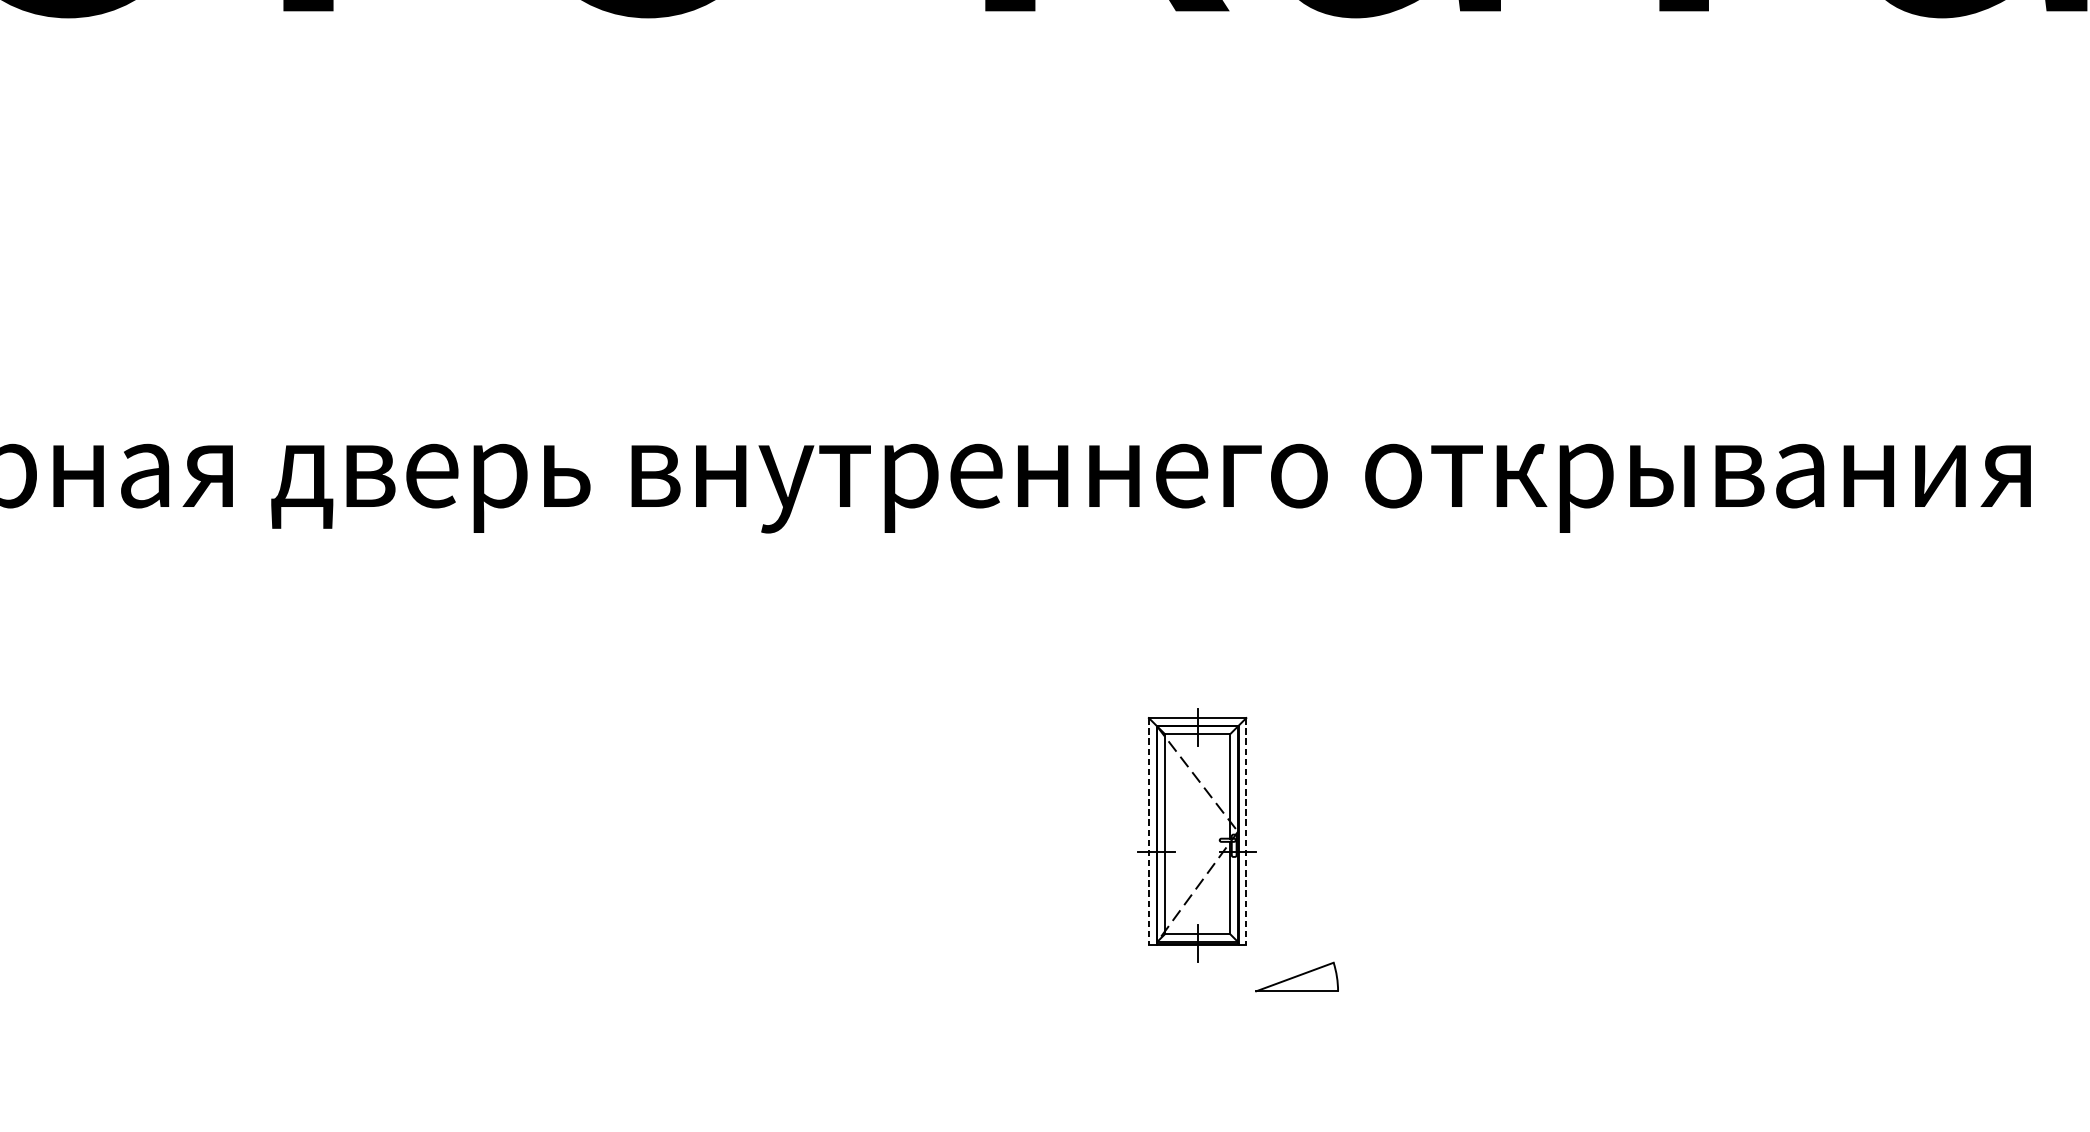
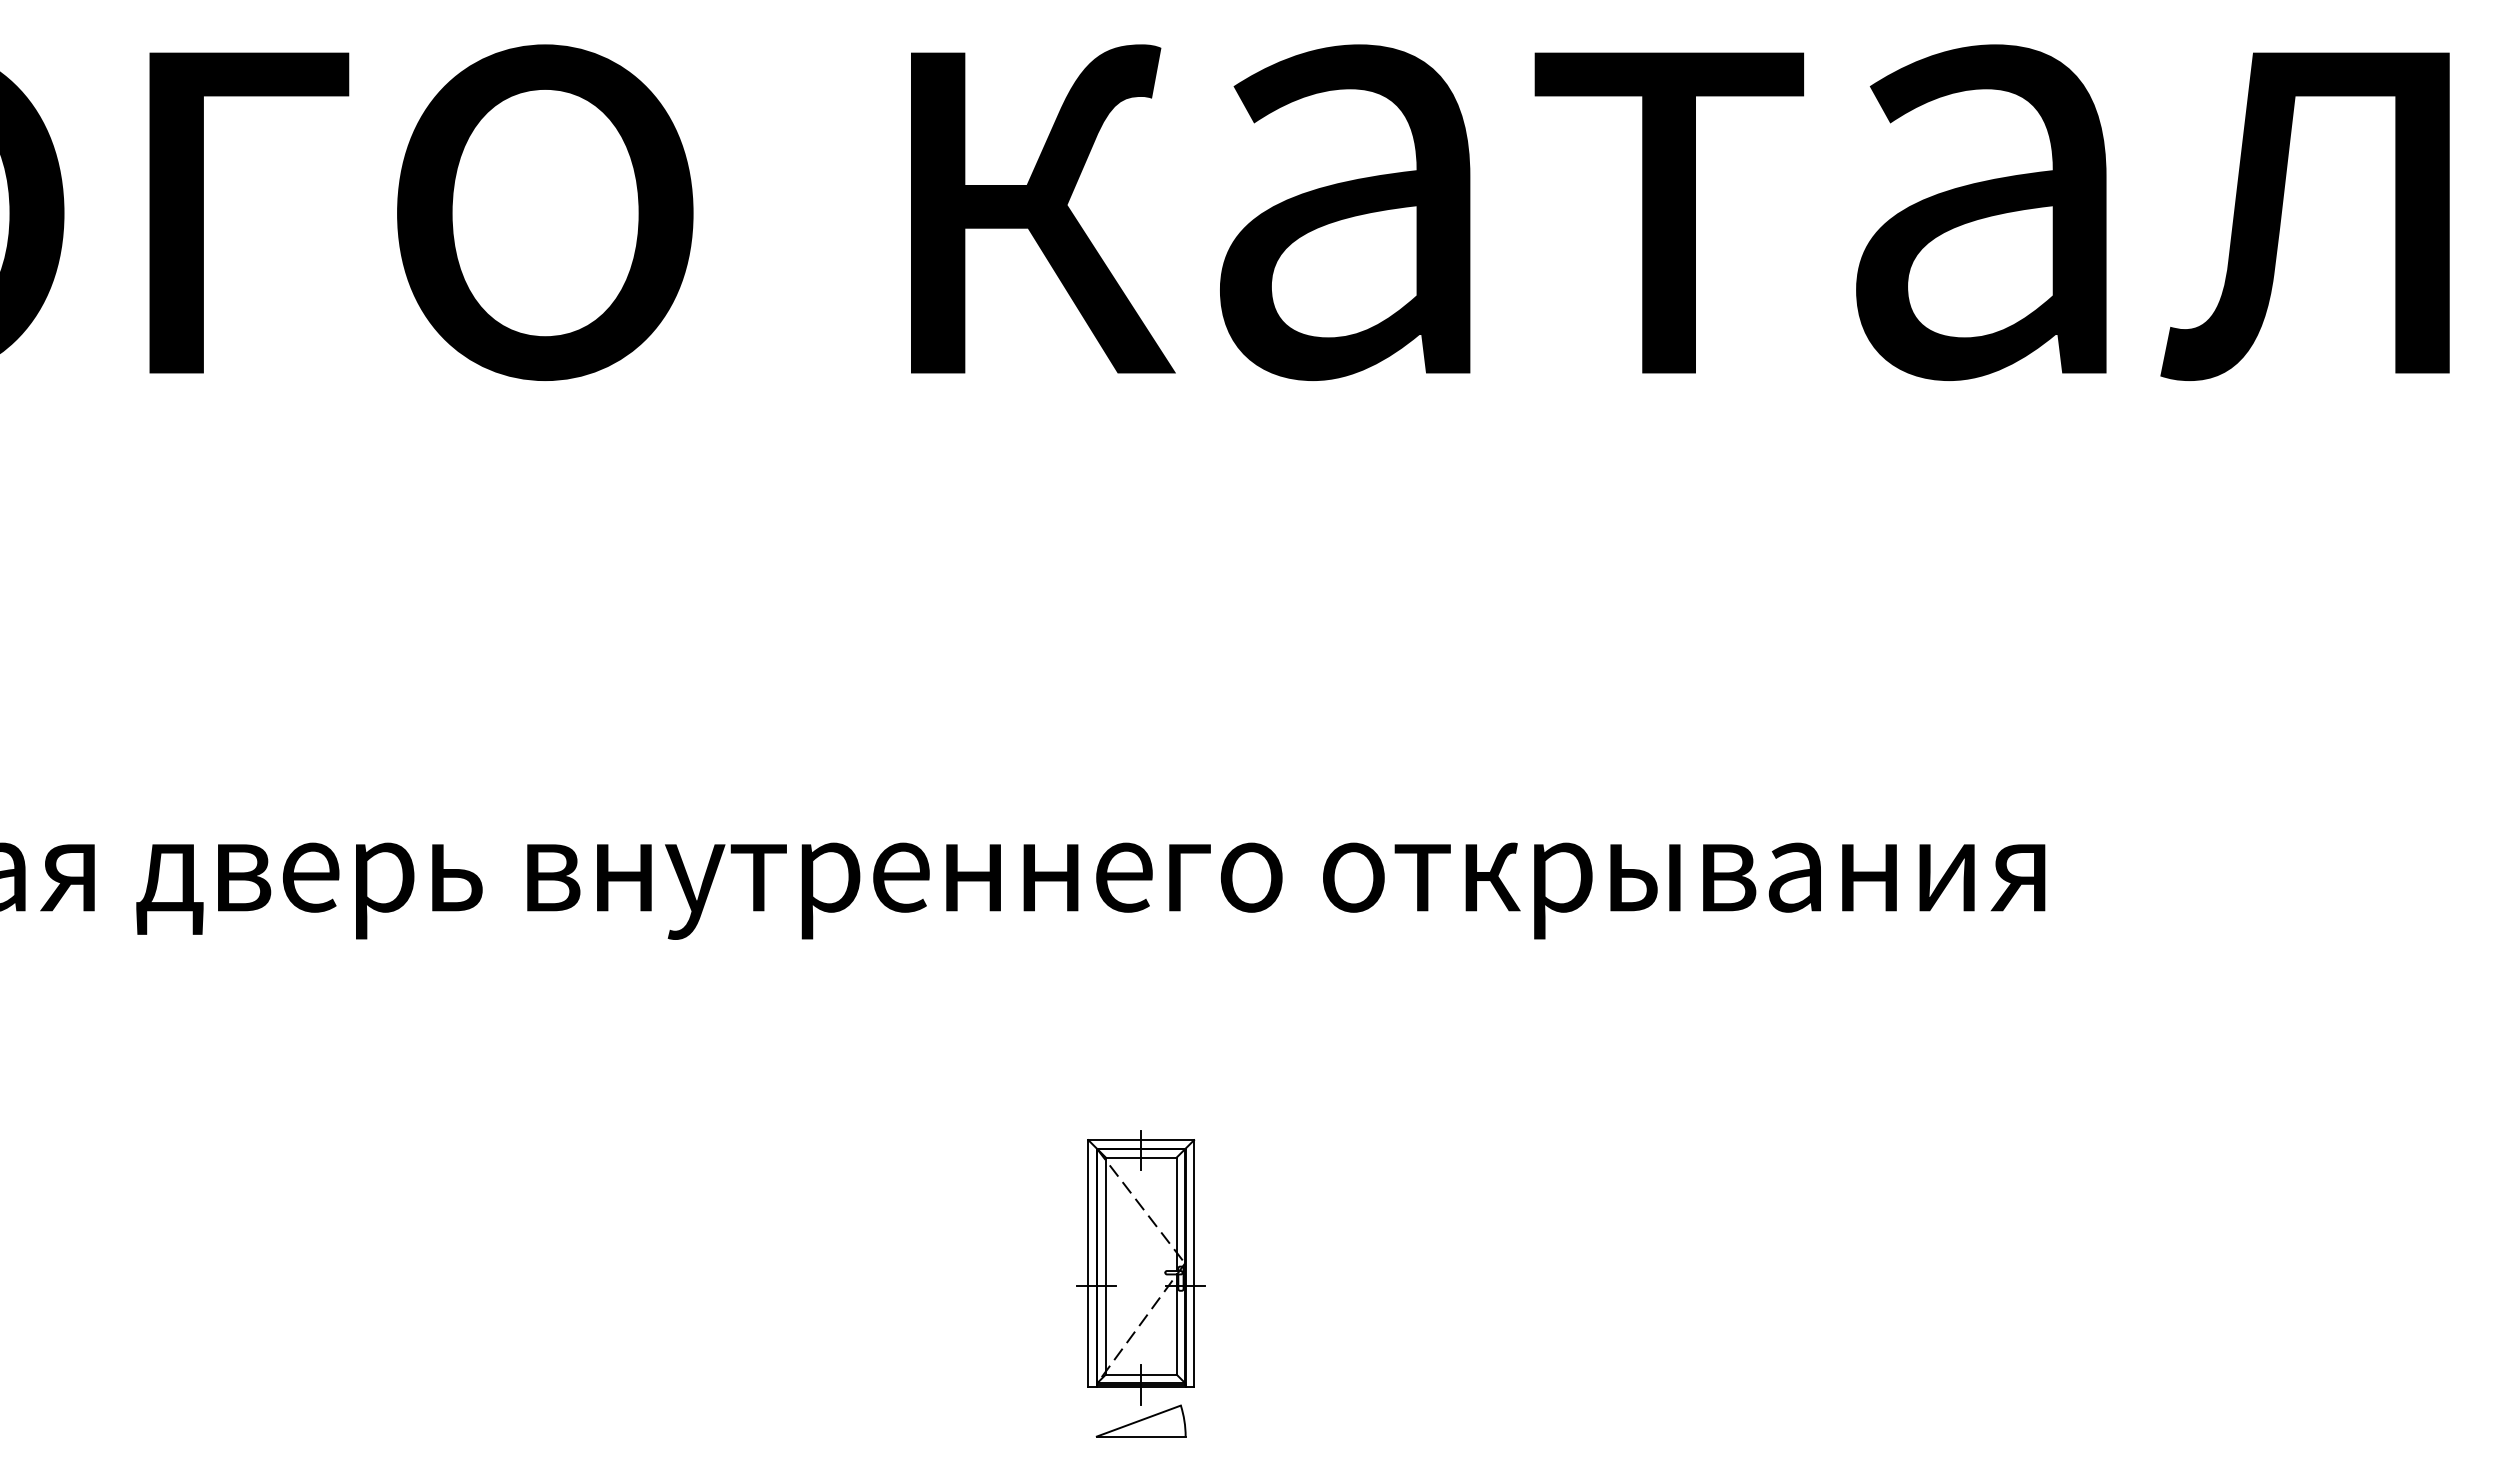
line: (1148, 831) -> (1088, 1263), dashed -> solid
line: (1246, 831) -> (1194, 1263), dashed -> solid
part: (1296, 976) -> (1140, 1420), moved

